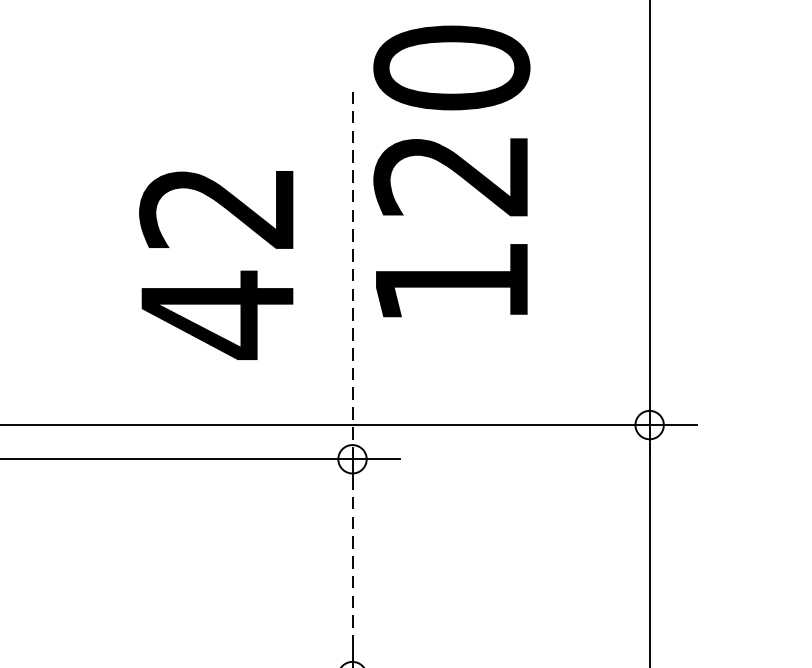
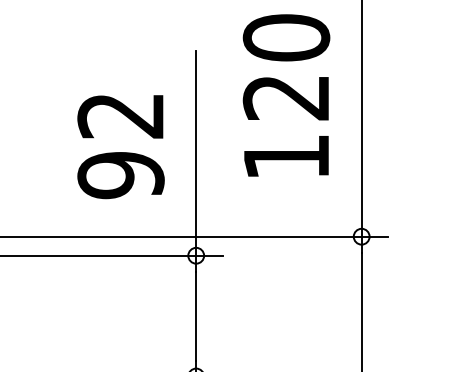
text: (451, 171) -> (286, 95), moved
line: (353, 273) -> (196, 152), dashed -> solid
text: (216, 315) -> (120, 175), 42 -> 92
line: (353, 568) -> (196, 316), dashed -> solid

